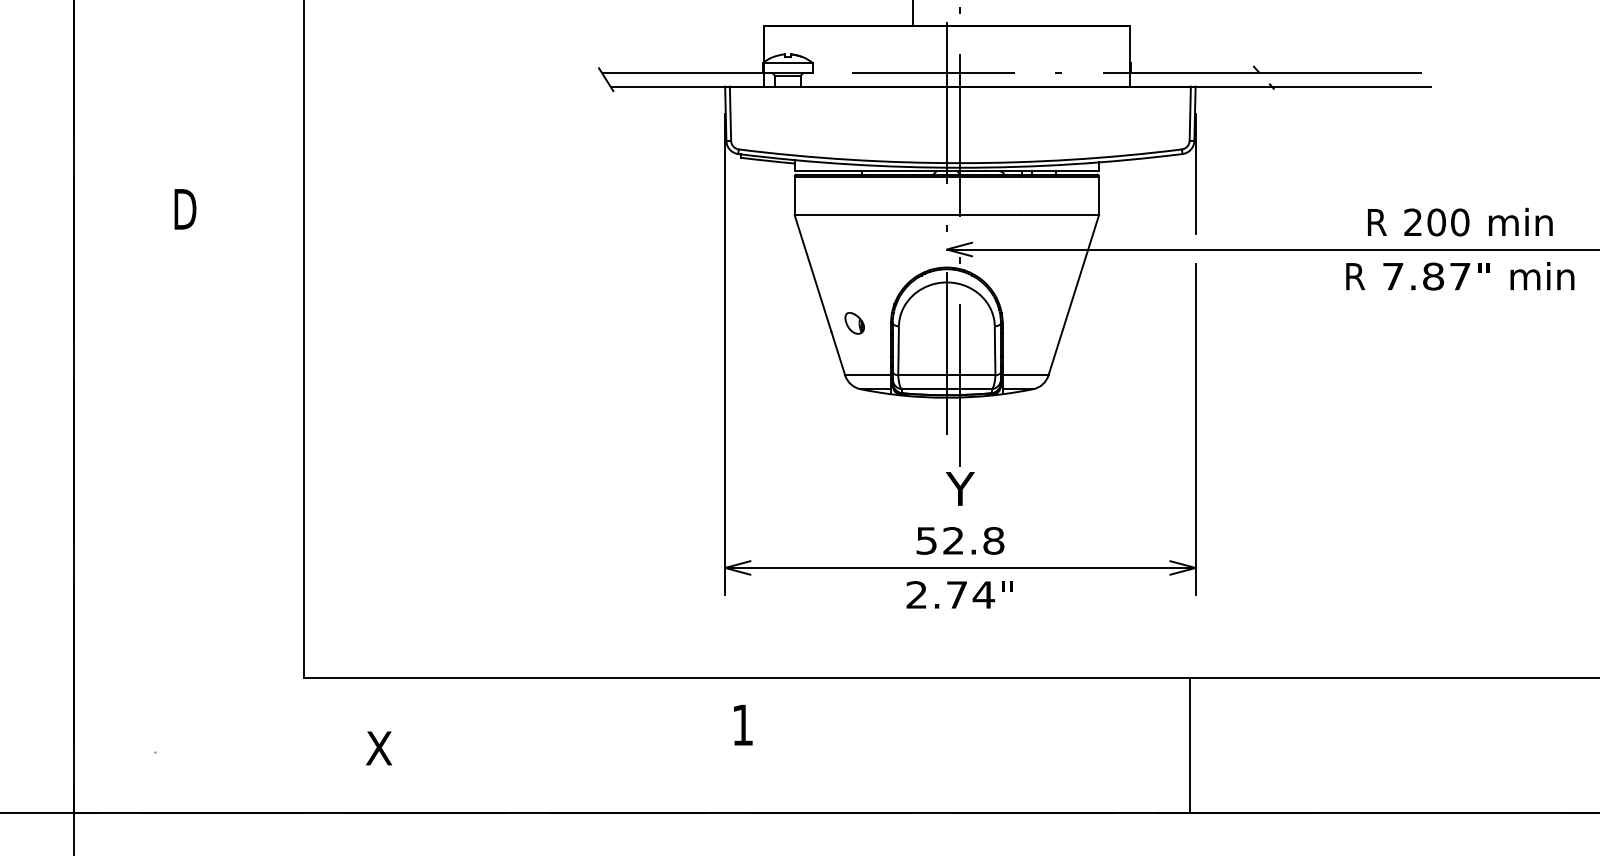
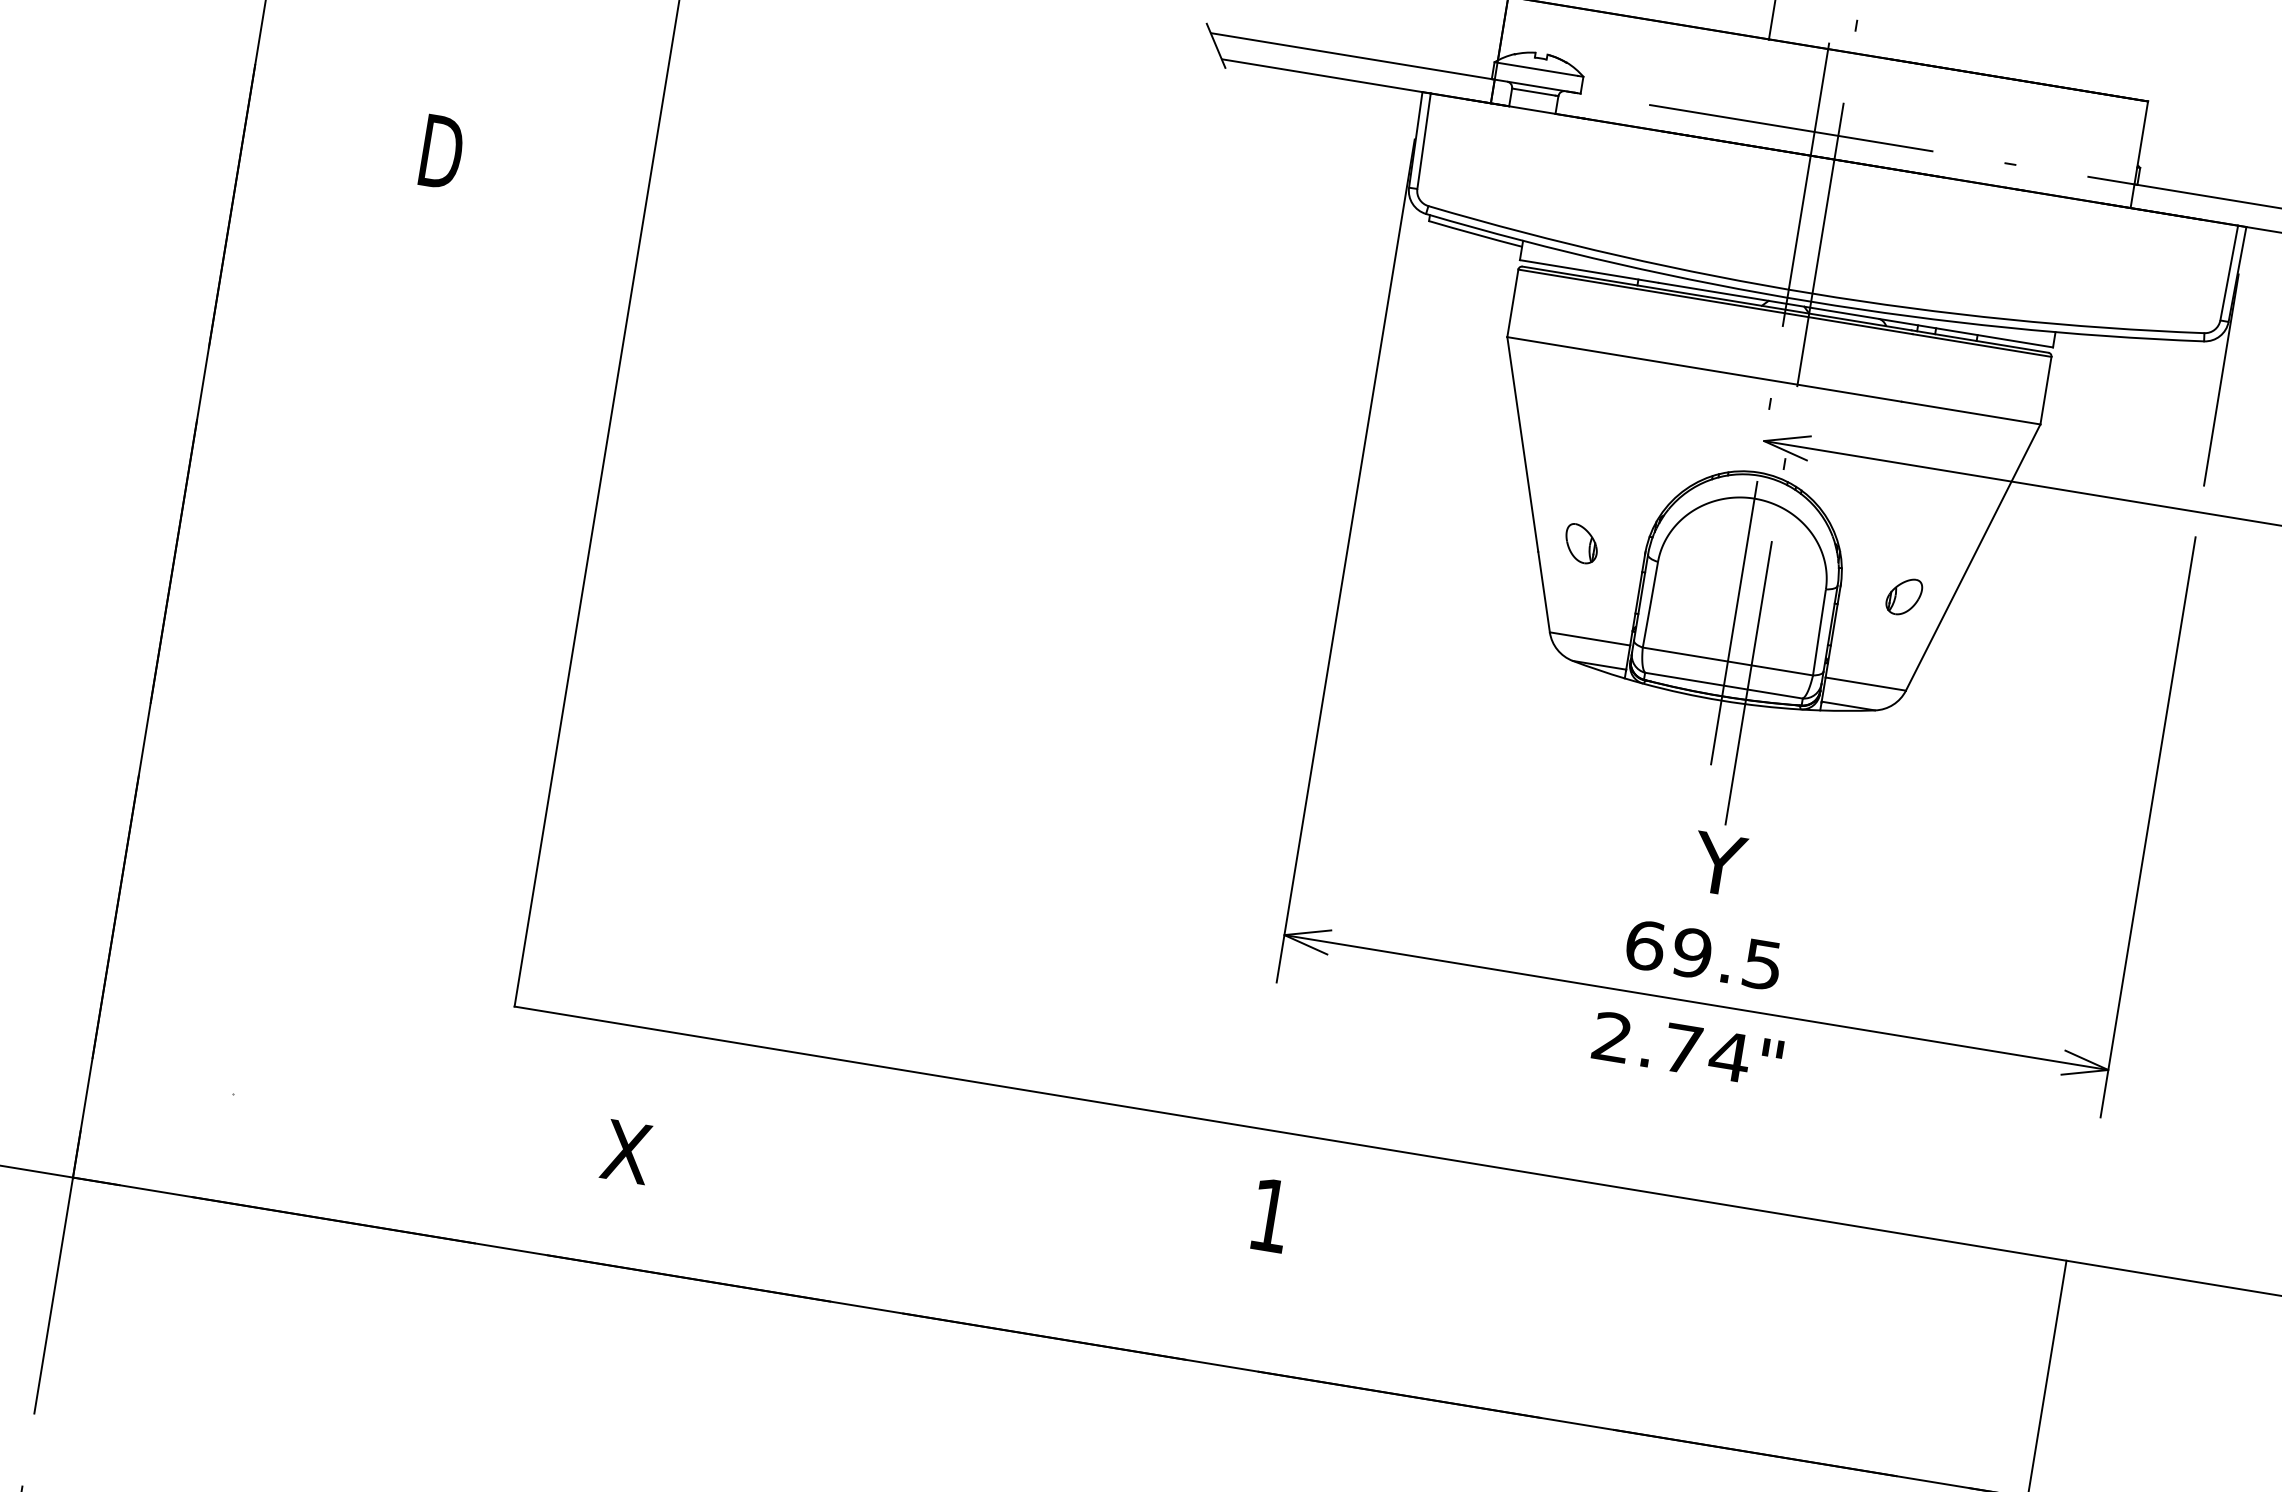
part: (1038, 323) -> (1903, 596), added
text: (960, 540) -> (1704, 954), 52.8 -> 69.5

